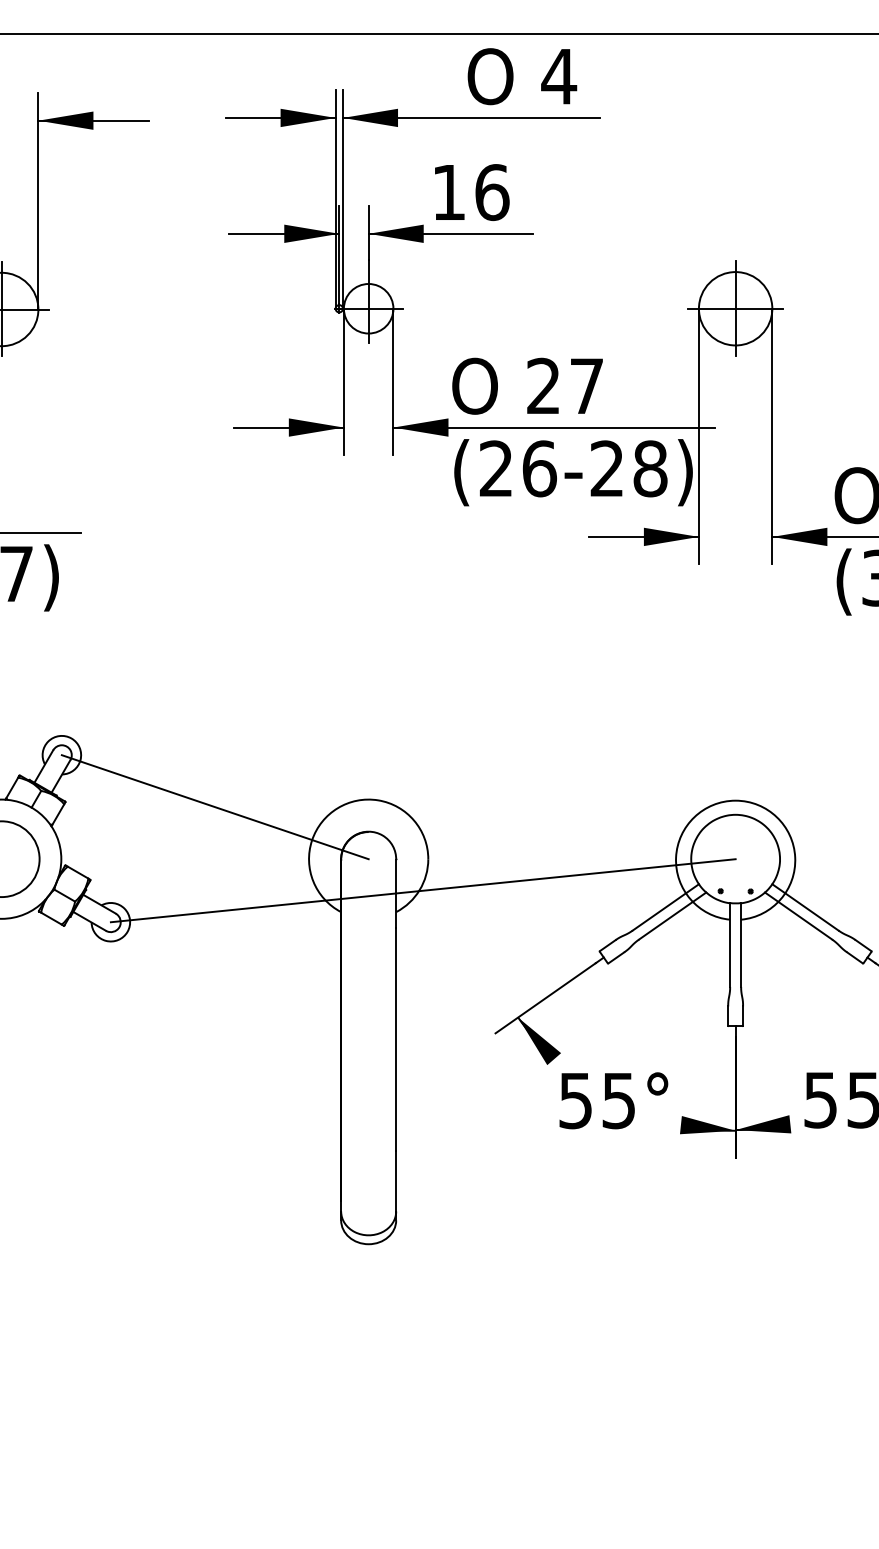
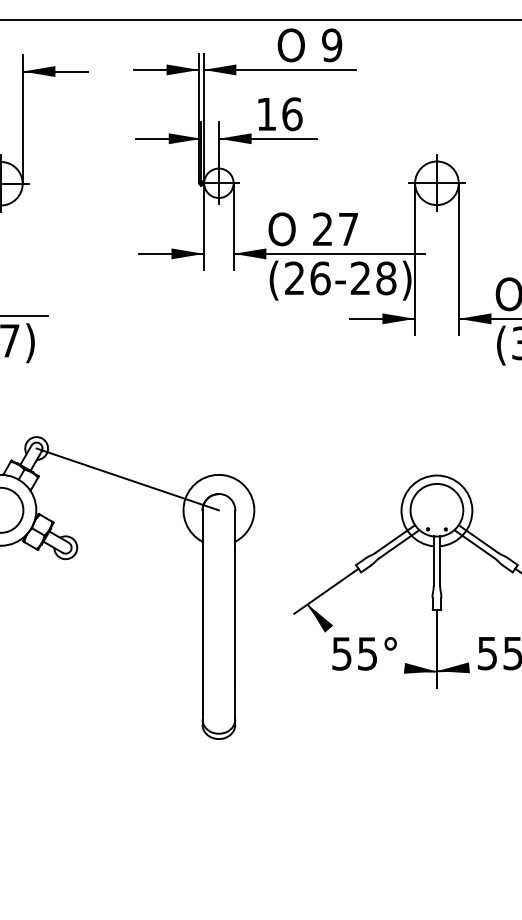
text: (558, 76) -> (331, 45), 4 -> 9
line: (421, 889) -> (250, 528), removed

